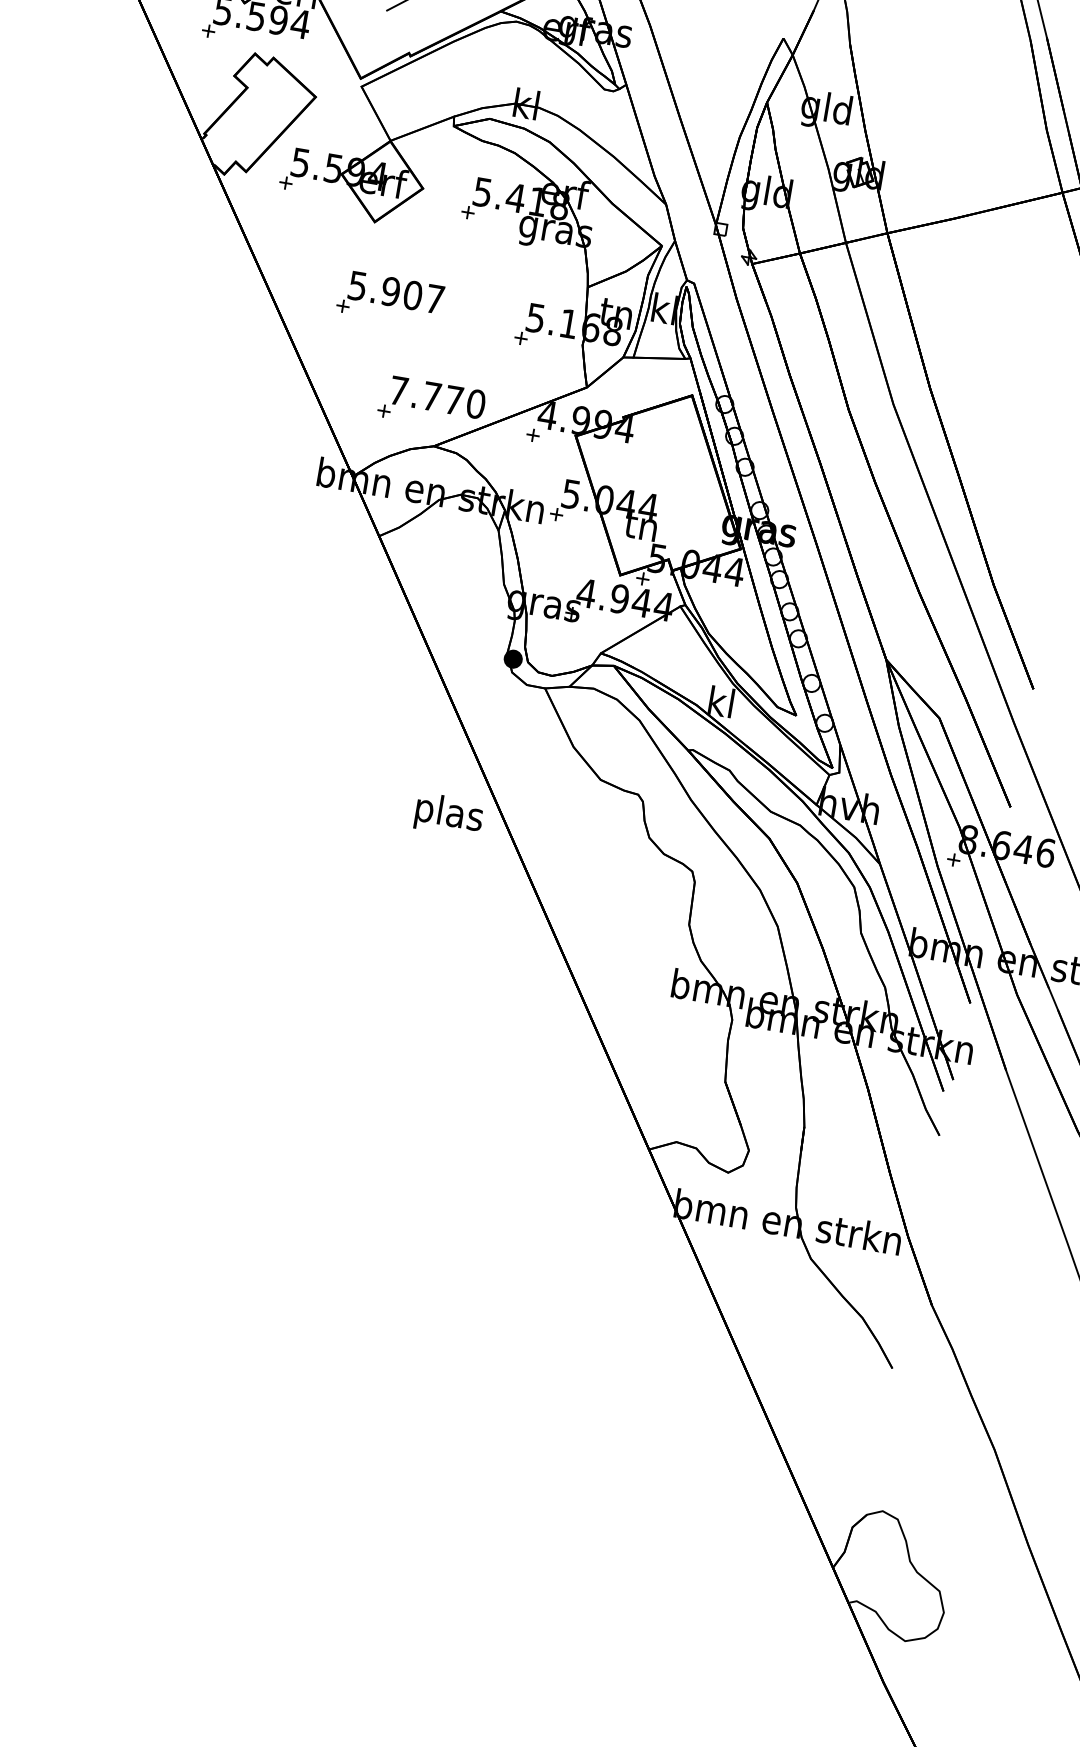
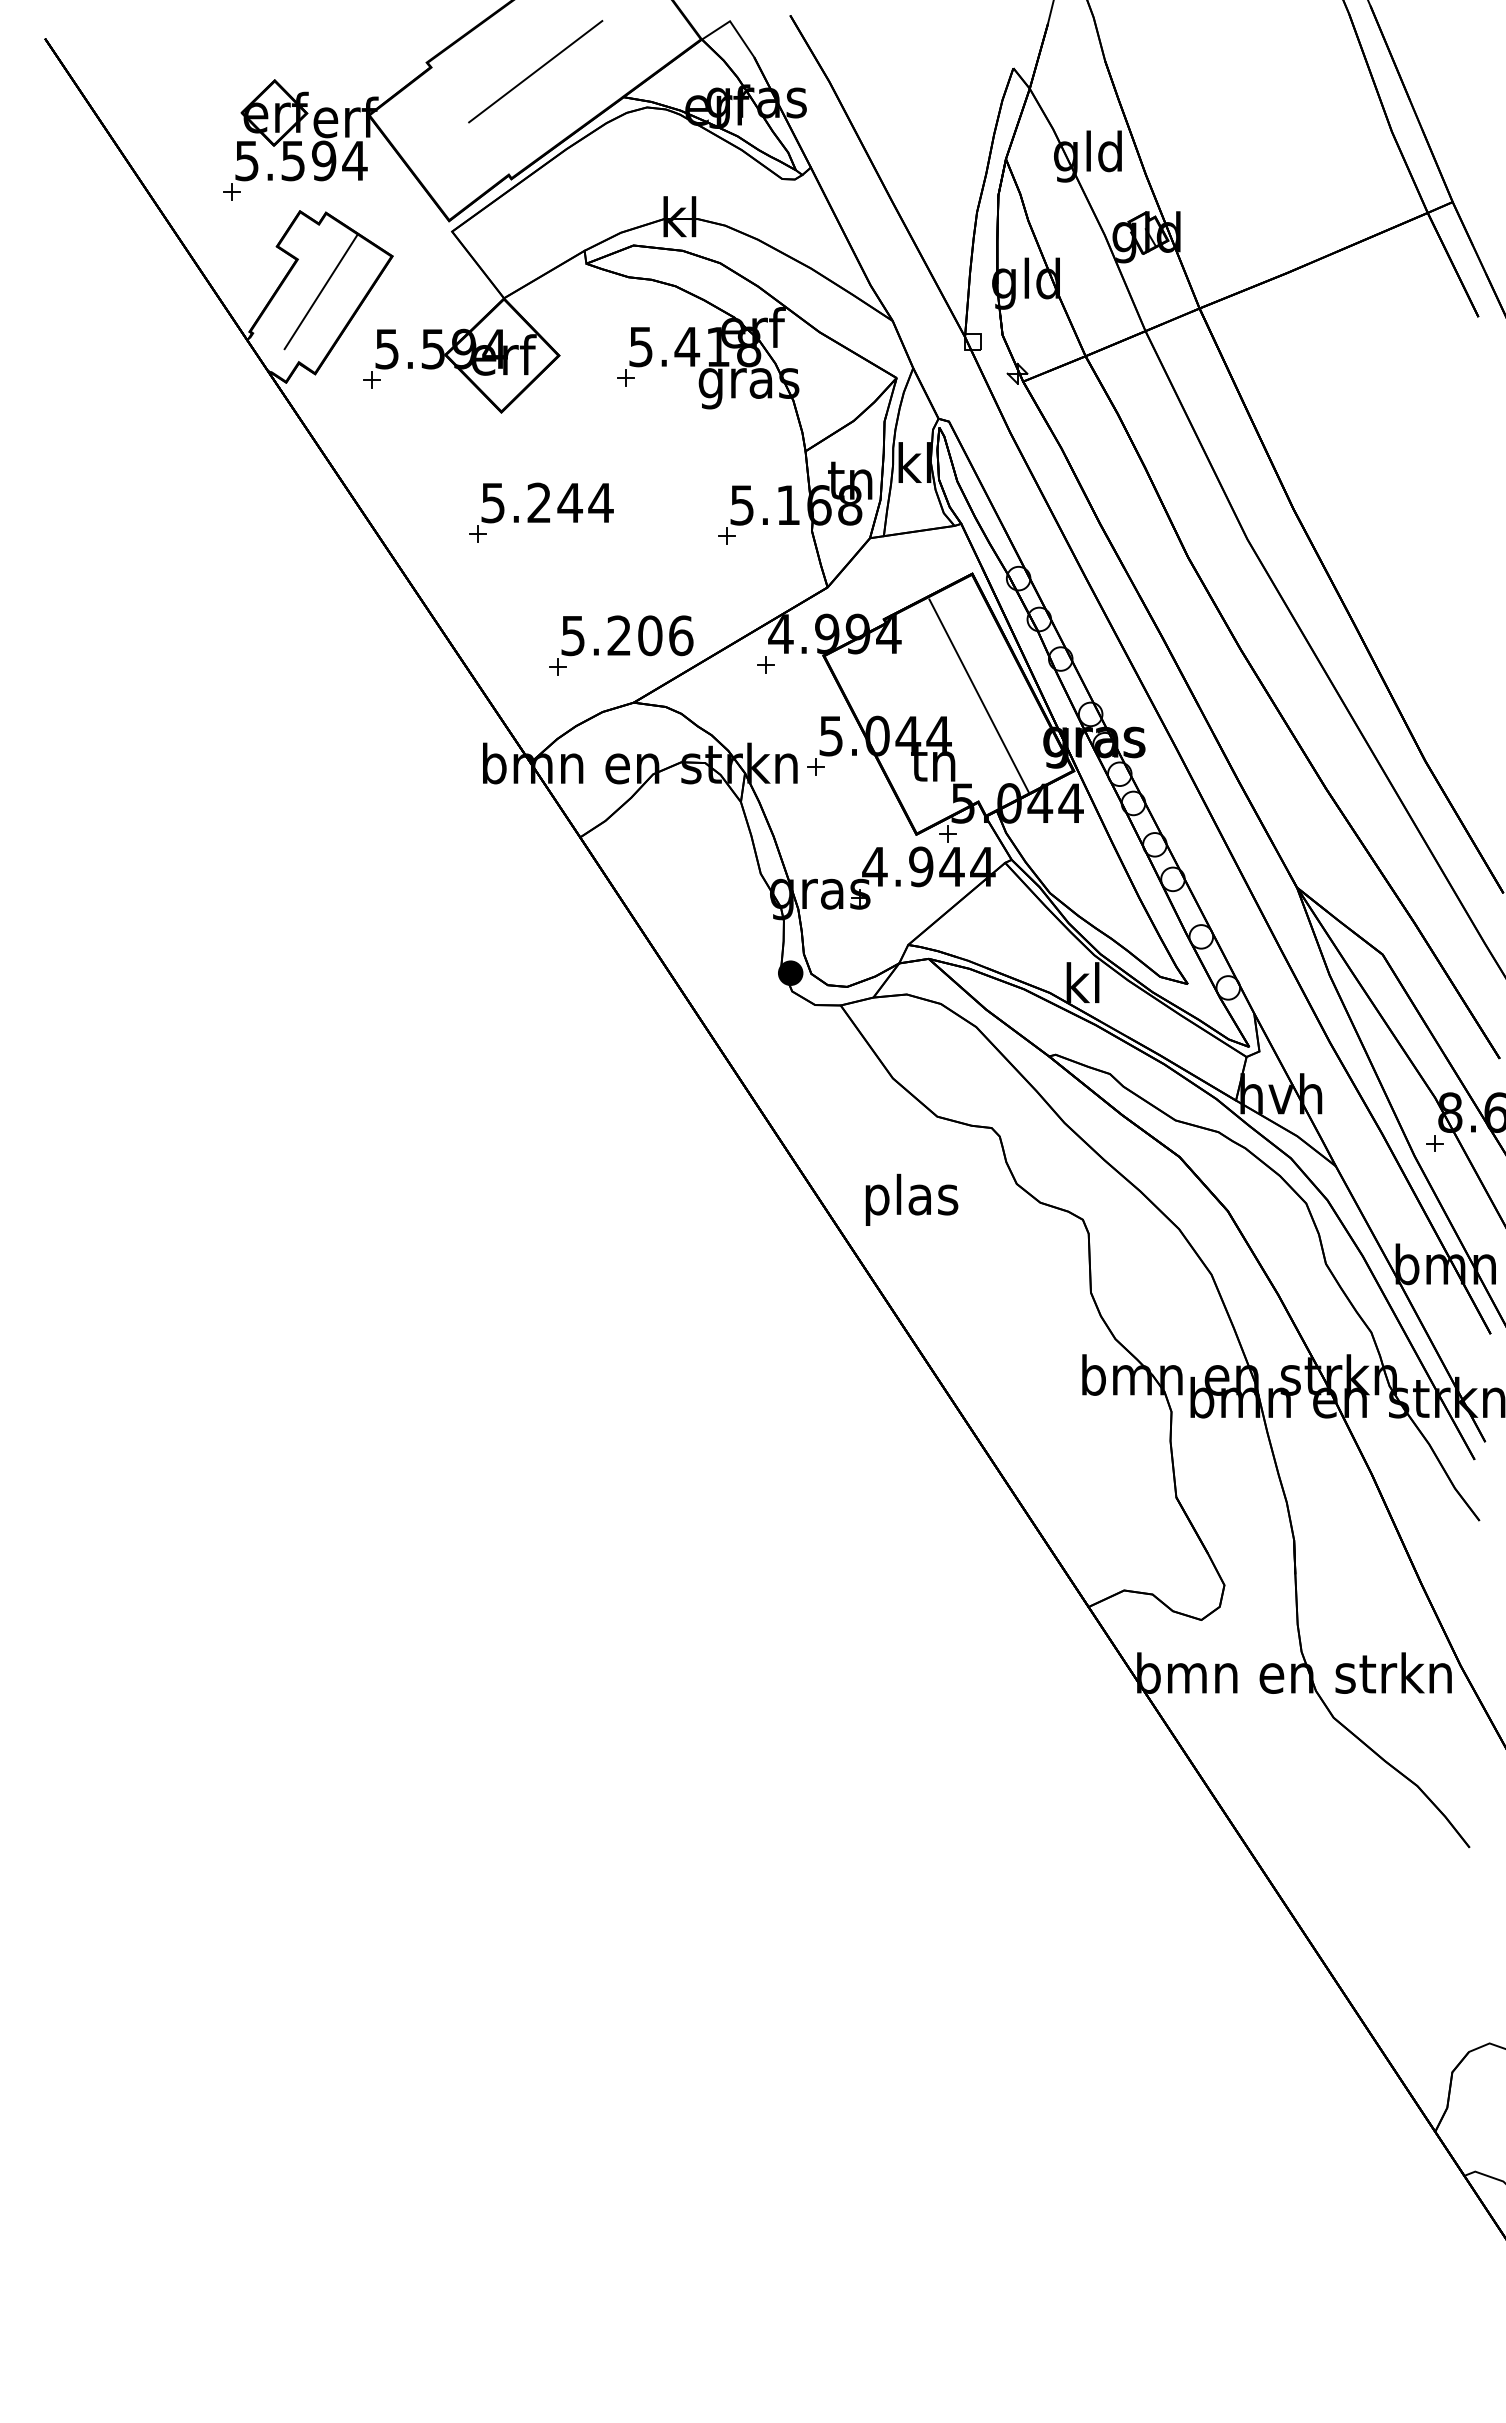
line: (260, 113) -> (320, 291), added
text: (413, 295) -> (570, 502), 5.907 -> 5.244
text: (437, 397) -> (627, 635), 7.770 -> 5.206
line: (681, 483) -> (978, 695), added
text: (448, 814) -> (911, 1199), moved

